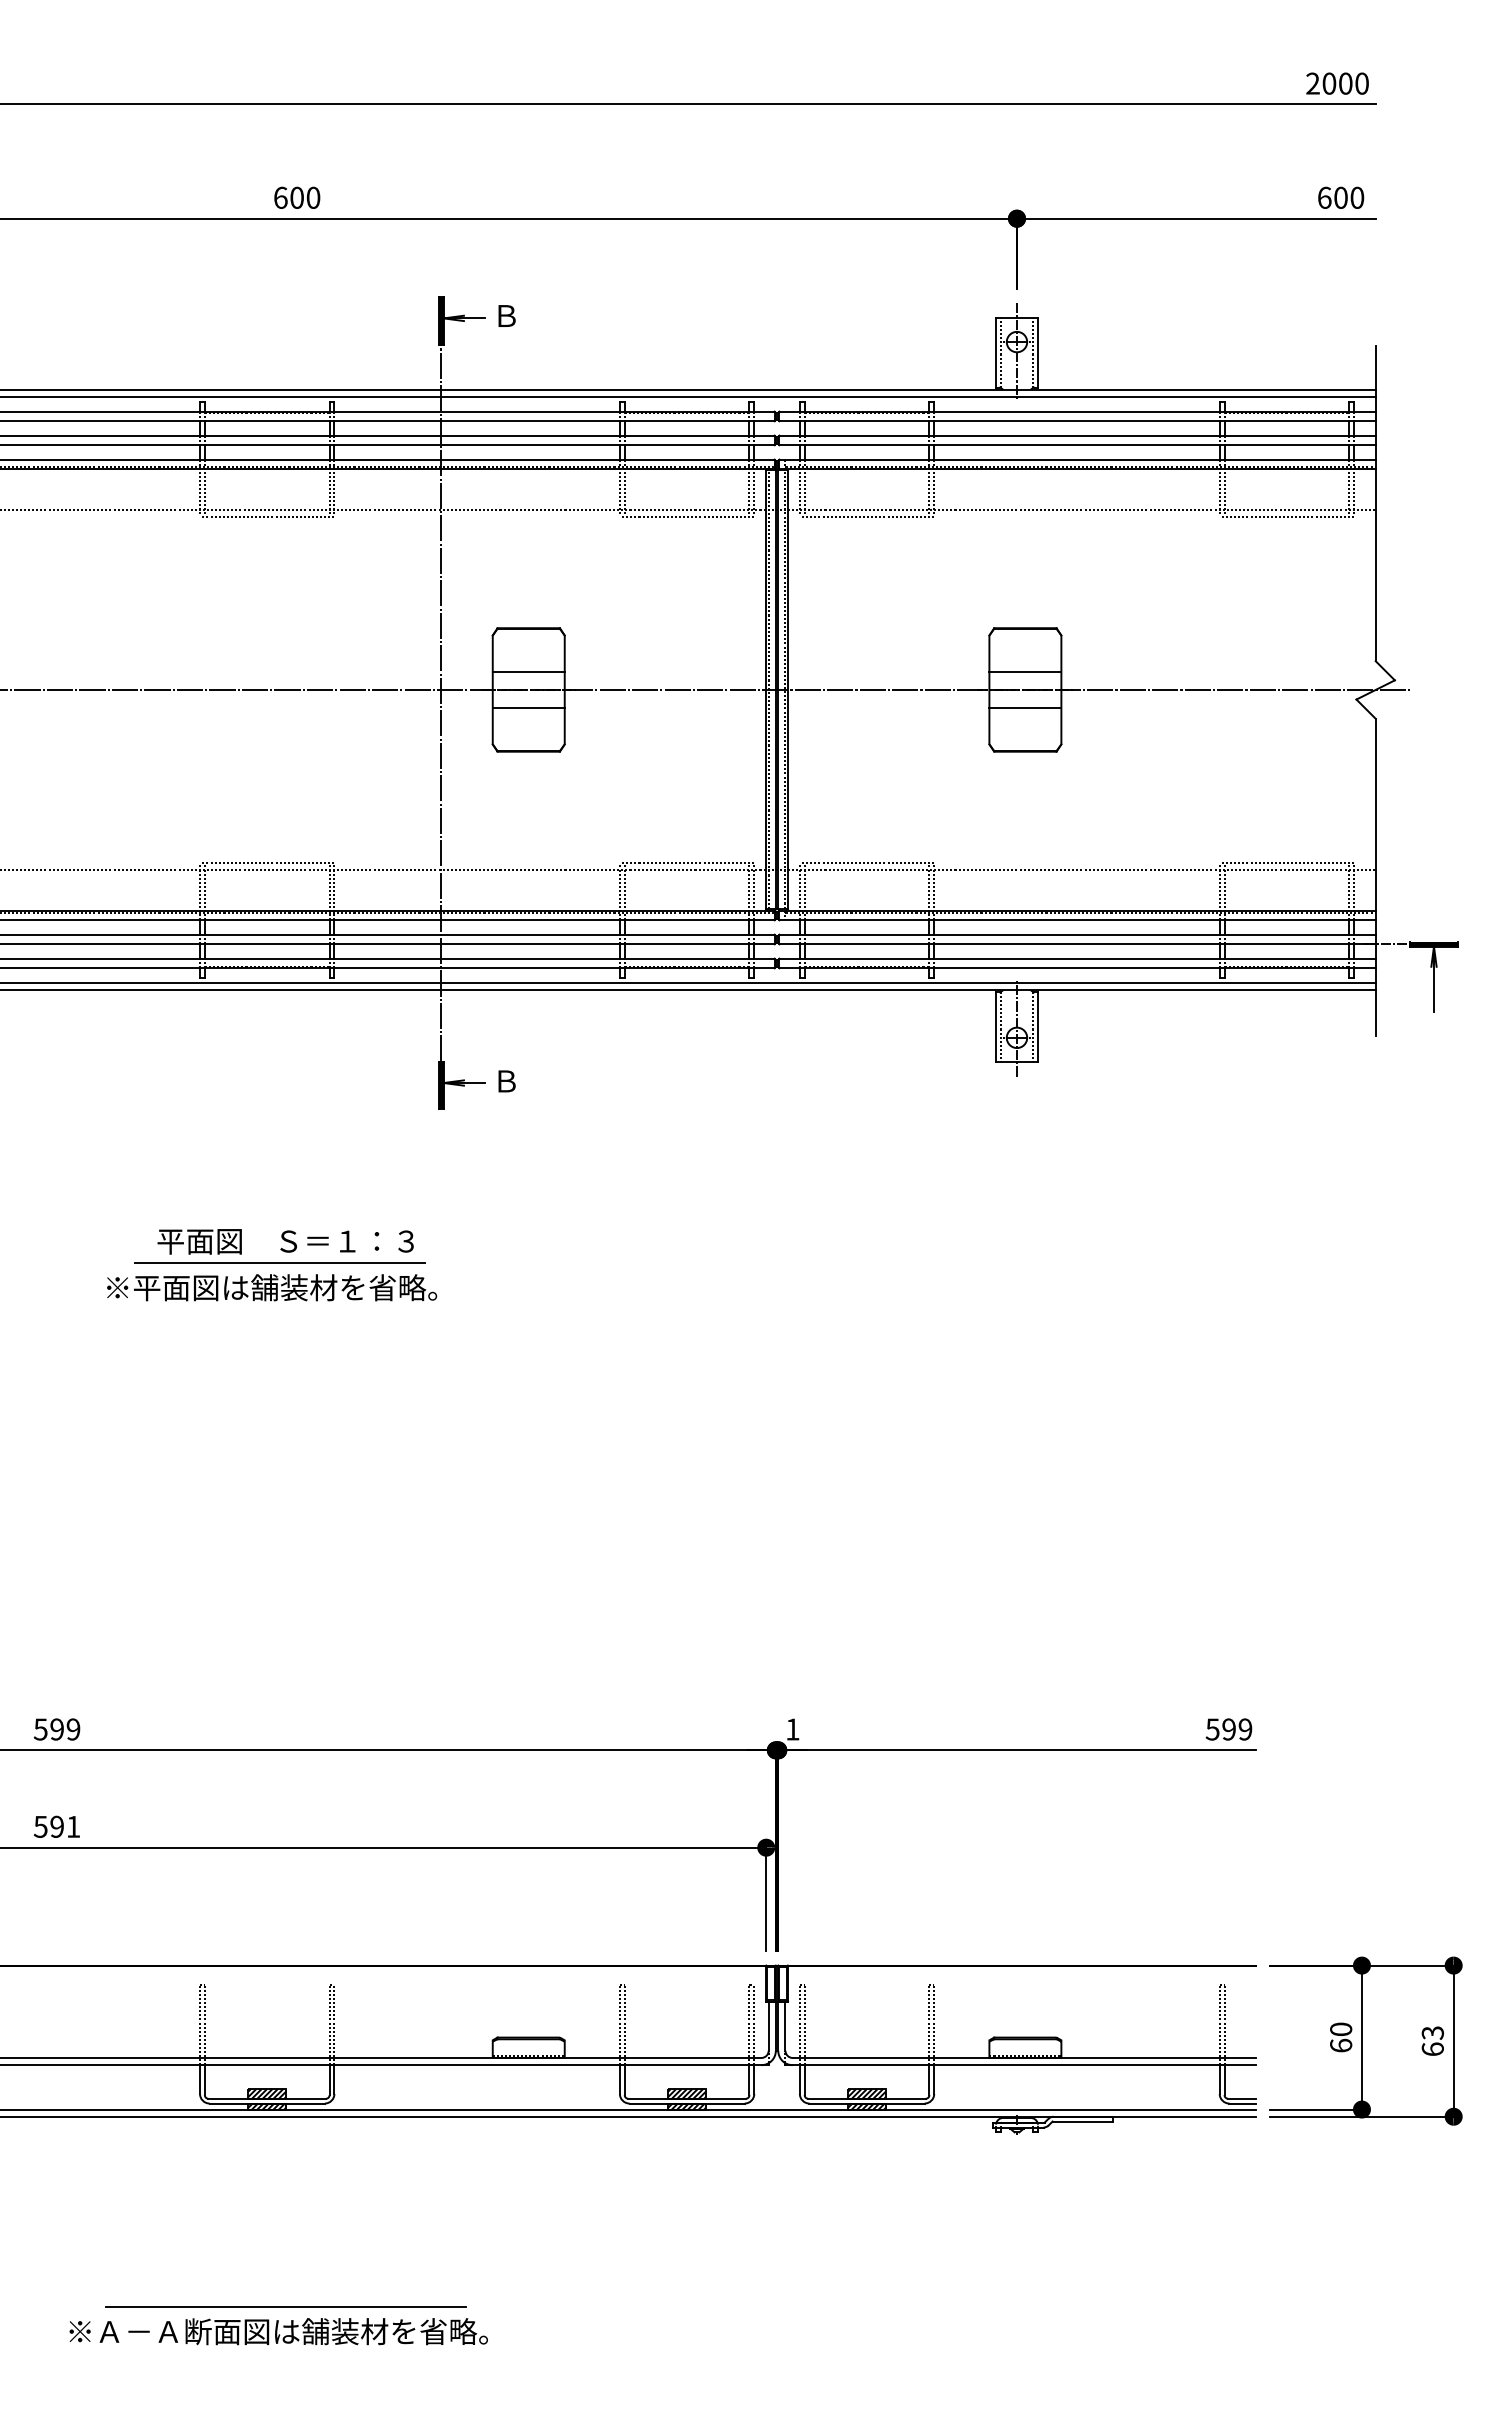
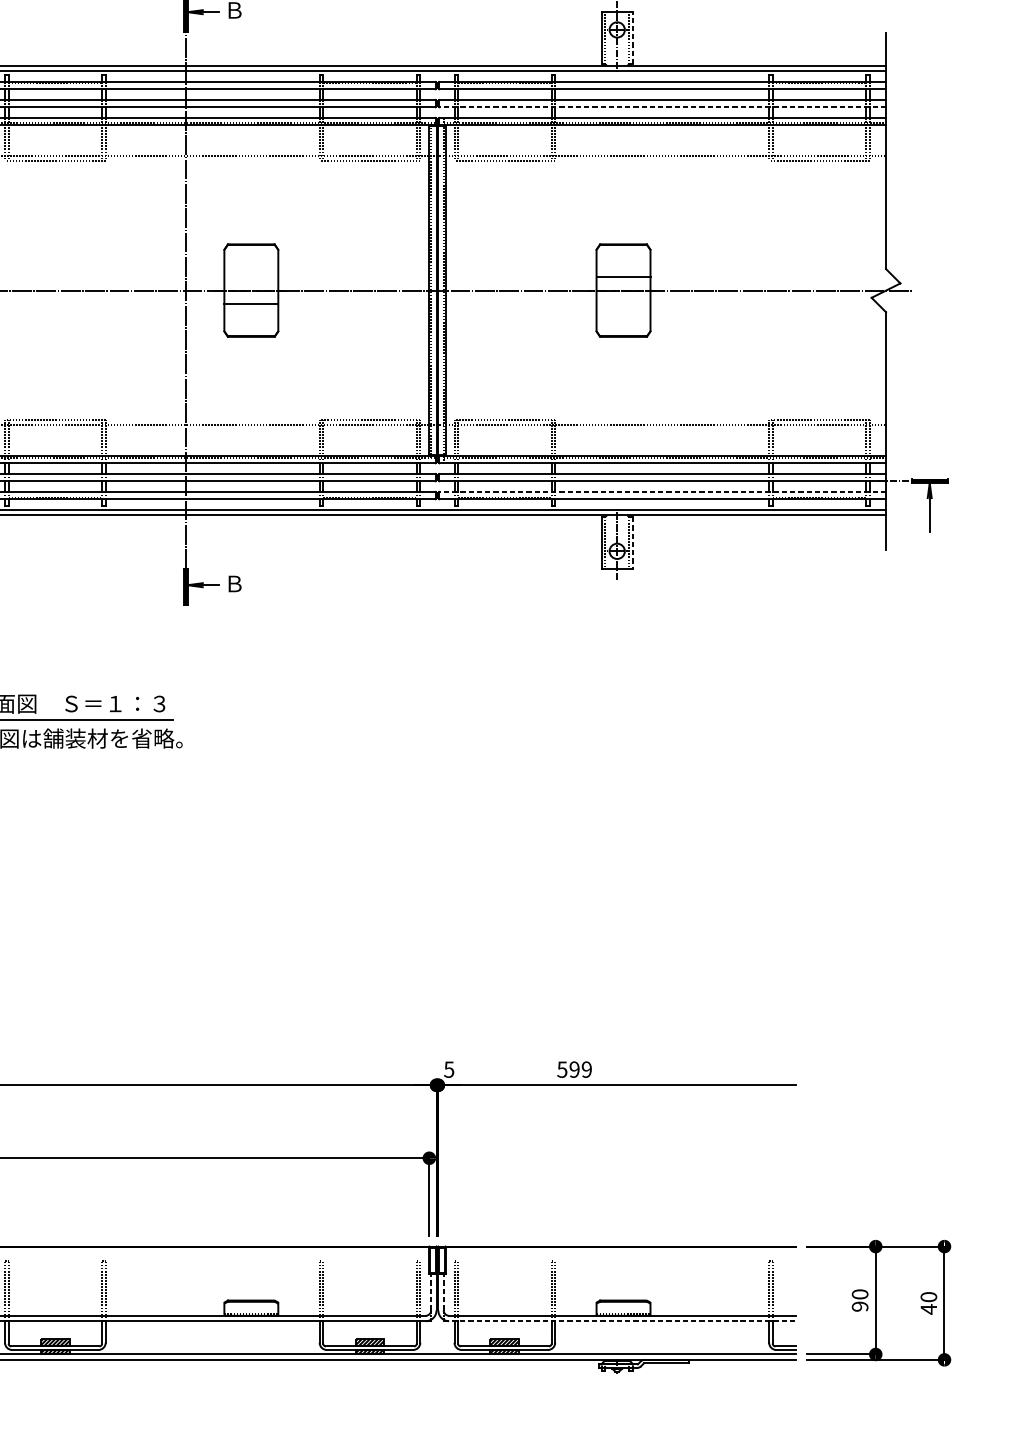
line: (1037, 352) -> (632, 37), solid -> dashed
line: (1077, 445) -> (662, 107), solid -> dashed
line: (528, 671) -> (251, 276), removed
line: (1025, 707) -> (623, 303), removed
line: (1077, 958) -> (662, 491), solid -> dashed
line: (1037, 1027) -> (632, 543), solid -> dashed
text: (792, 1729) -> (448, 1069), 1 -> 5
text: (1228, 1729) -> (574, 1069), moved
line: (768, 2026) -> (431, 1292), solid -> dashed
line: (785, 2026) -> (443, 1292), solid -> dashed
text: (1432, 2041) -> (928, 1303), 63 -> 40
text: (1341, 2045) -> (860, 1306), 60 -> 90
line: (1021, 2065) -> (620, 1321), solid -> dashed

